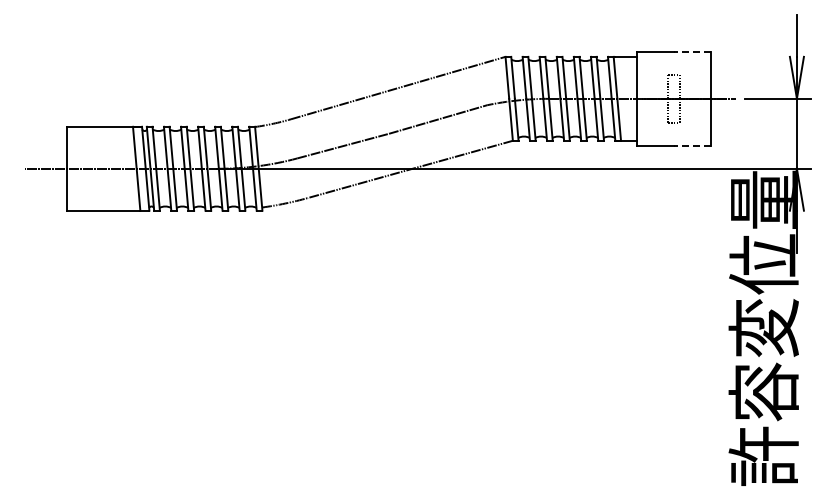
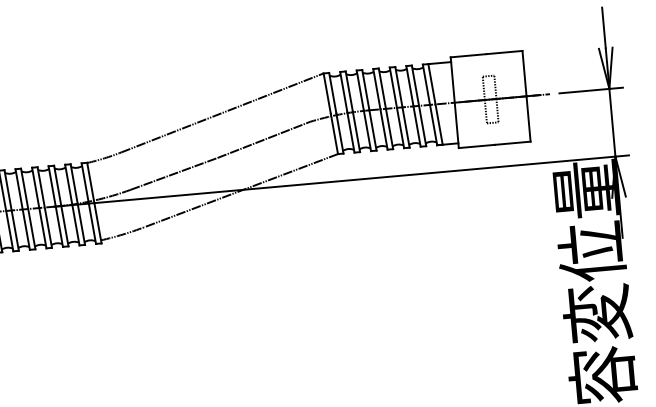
line: (692, 51) -> (504, 52), dashed -> solid
line: (692, 145) -> (512, 143), dashed -> solid

